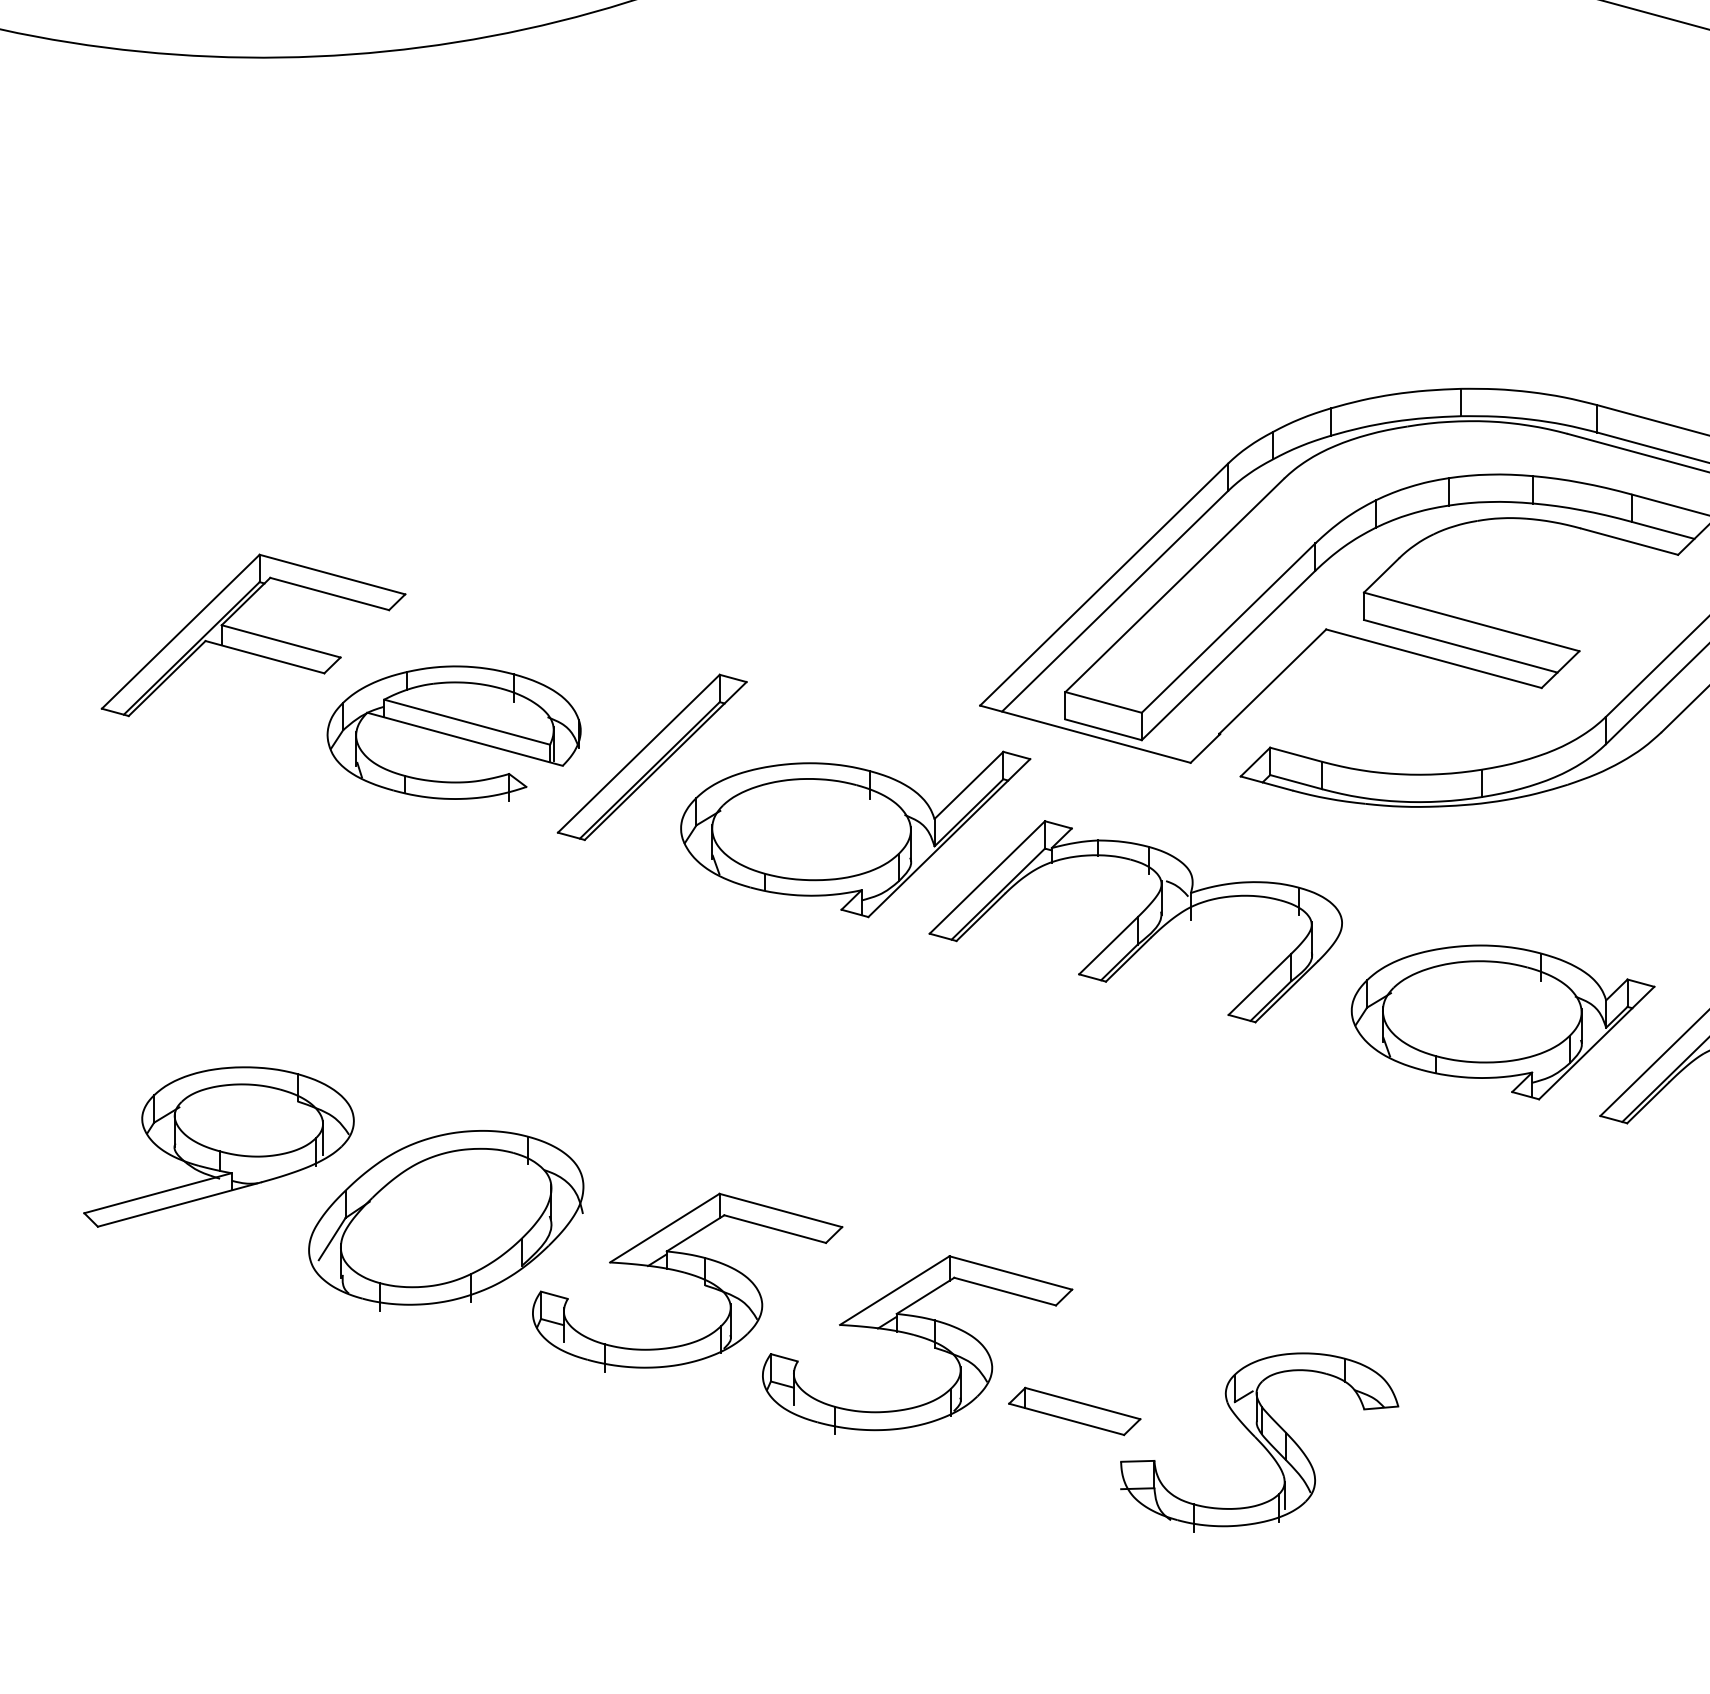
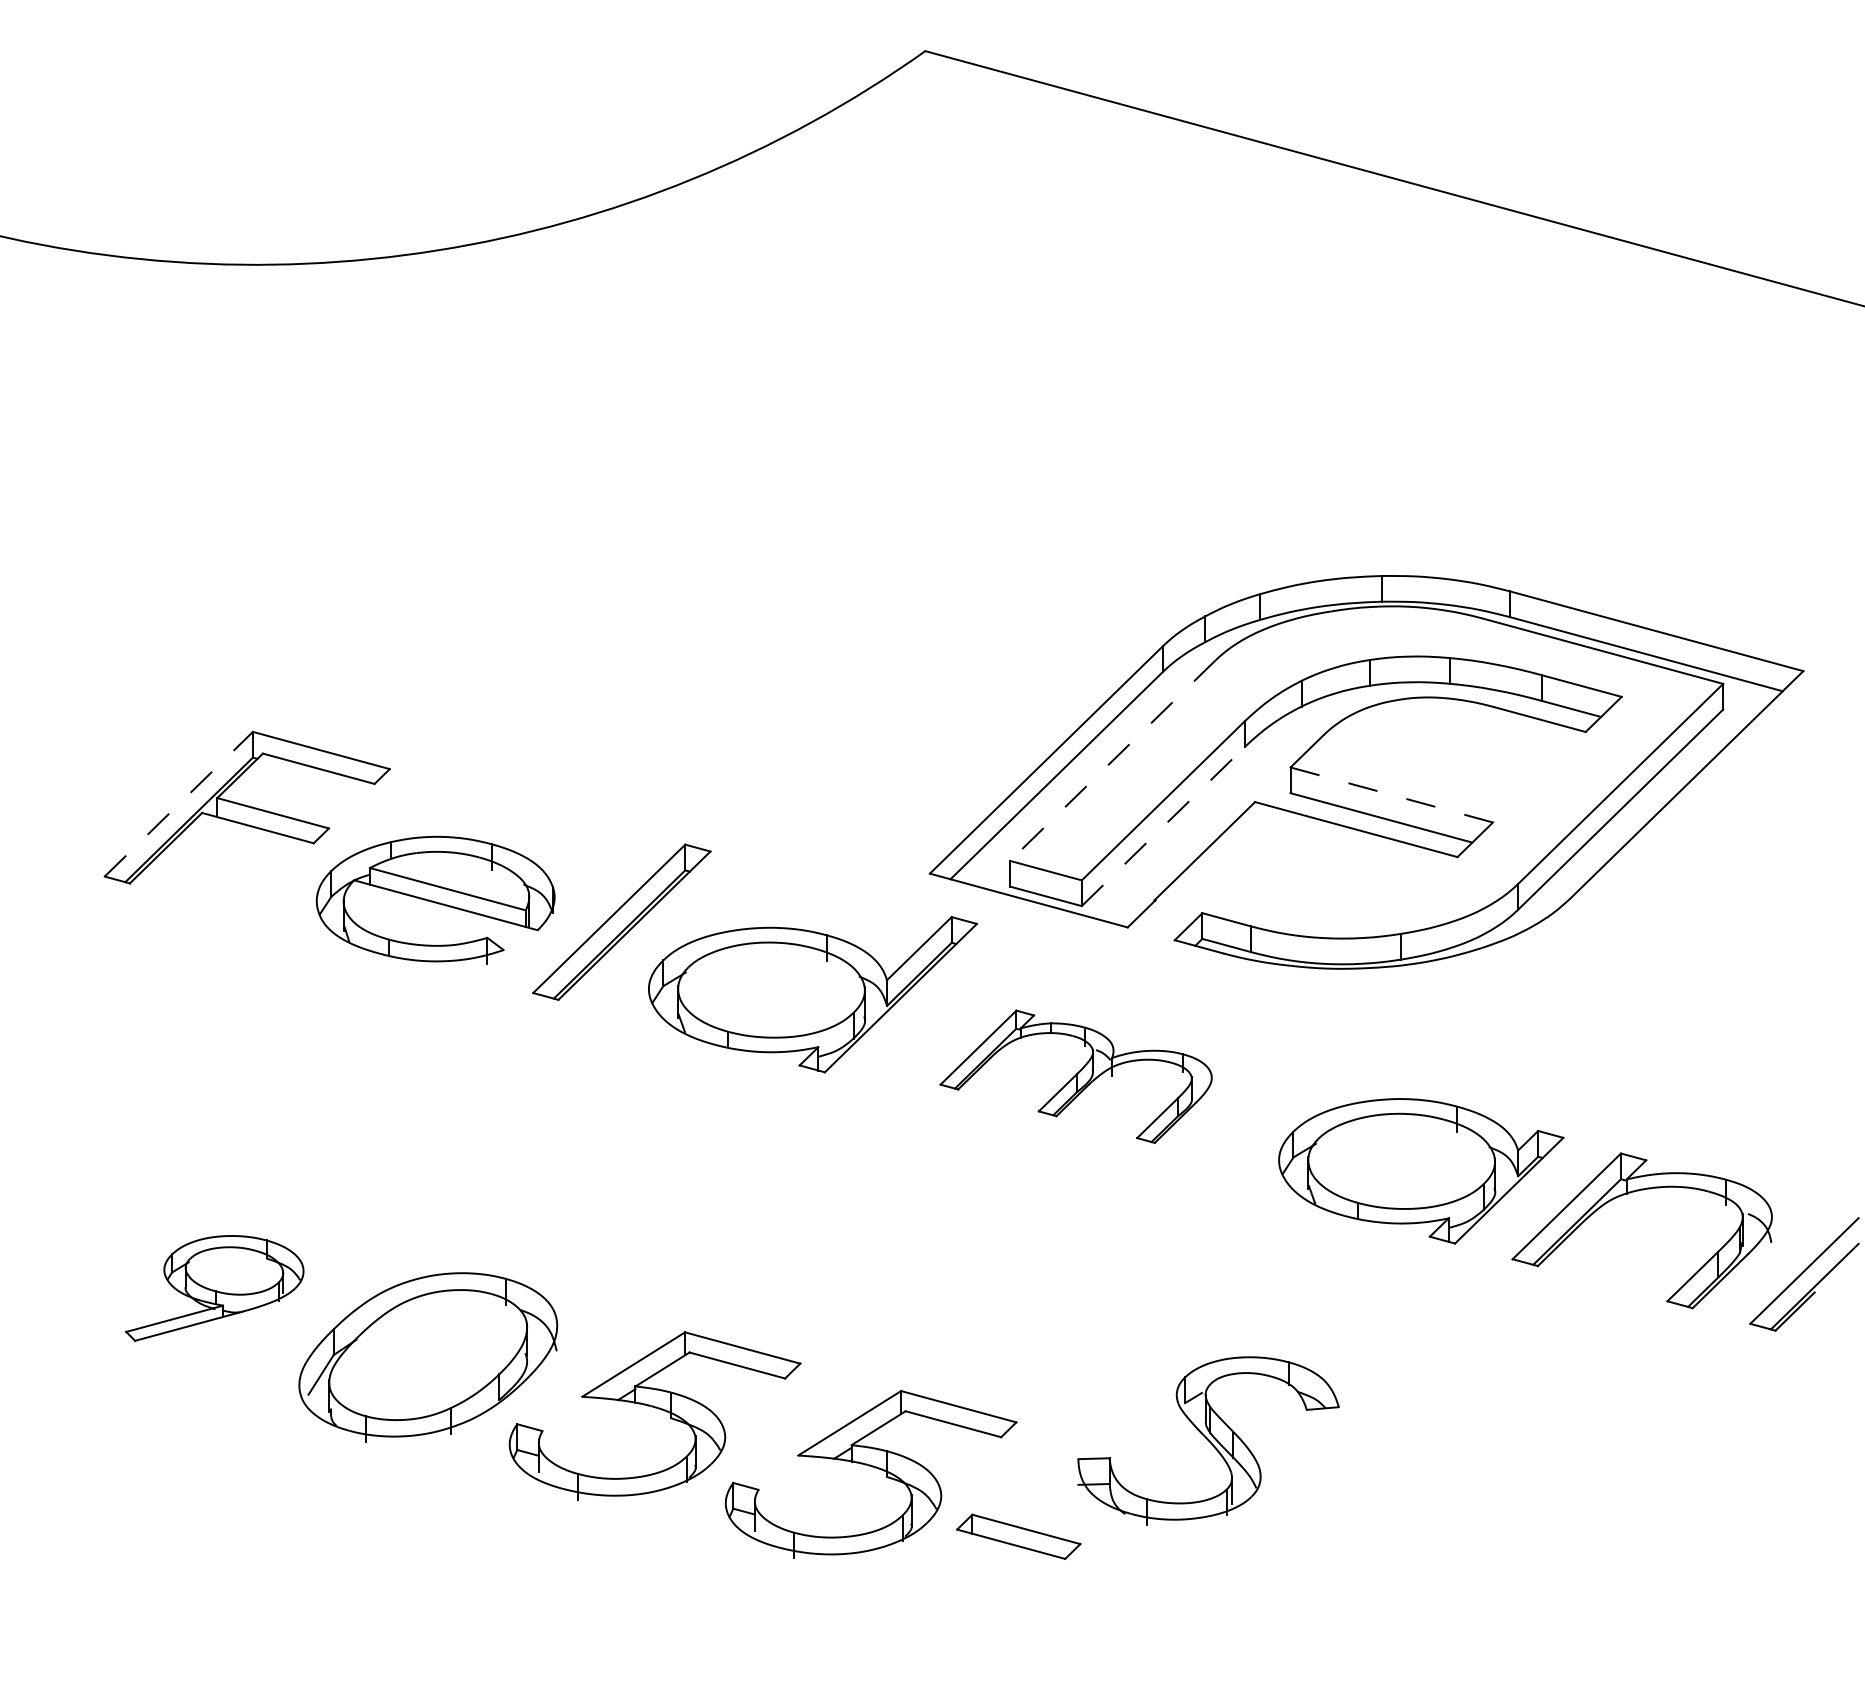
line: (1174, 586) -> (1112, 761), solid -> dashed
line: (1471, 621) -> (1391, 794), solid -> dashed
line: (180, 632) -> (178, 804), solid -> dashed
line: (1228, 655) -> (1163, 826), solid -> dashed
part: (1135, 921) -> (1075, 1076), size x0.7
part: (218, 1147) -> (214, 1288), size x0.7
part: (1259, 1441) -> (1208, 1440), moved

